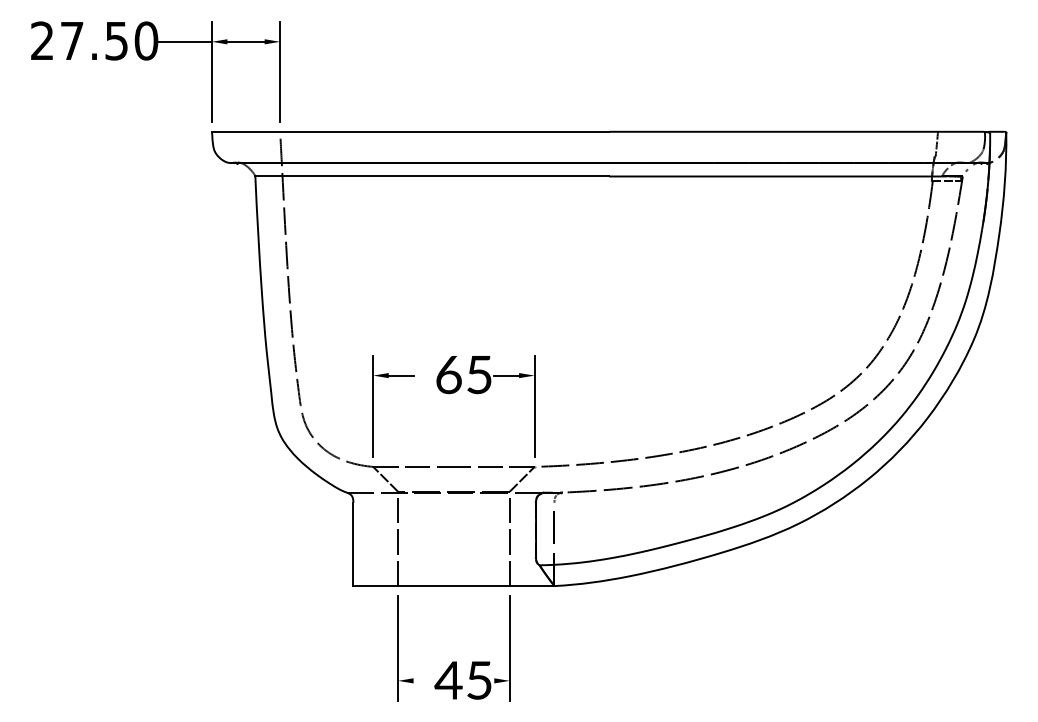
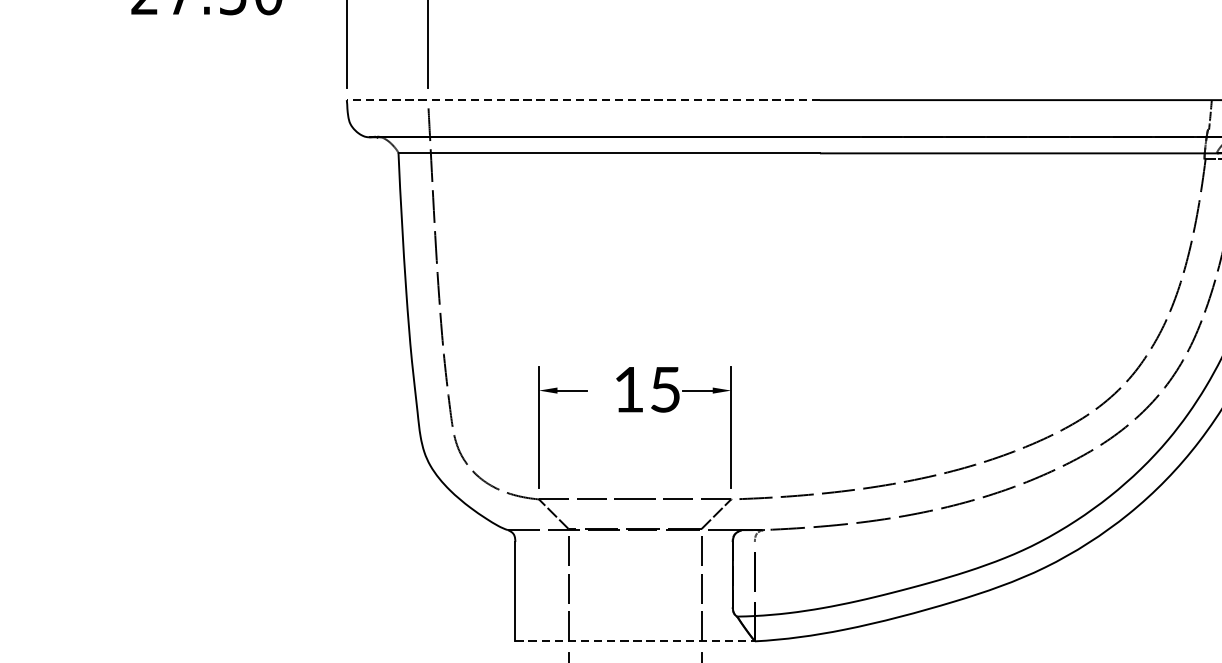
line: (410, 131) -> (583, 99), solid -> dashed
text: (448, 374) -> (628, 389), 65 -> 15
line: (453, 586) -> (634, 641), solid -> dashed

